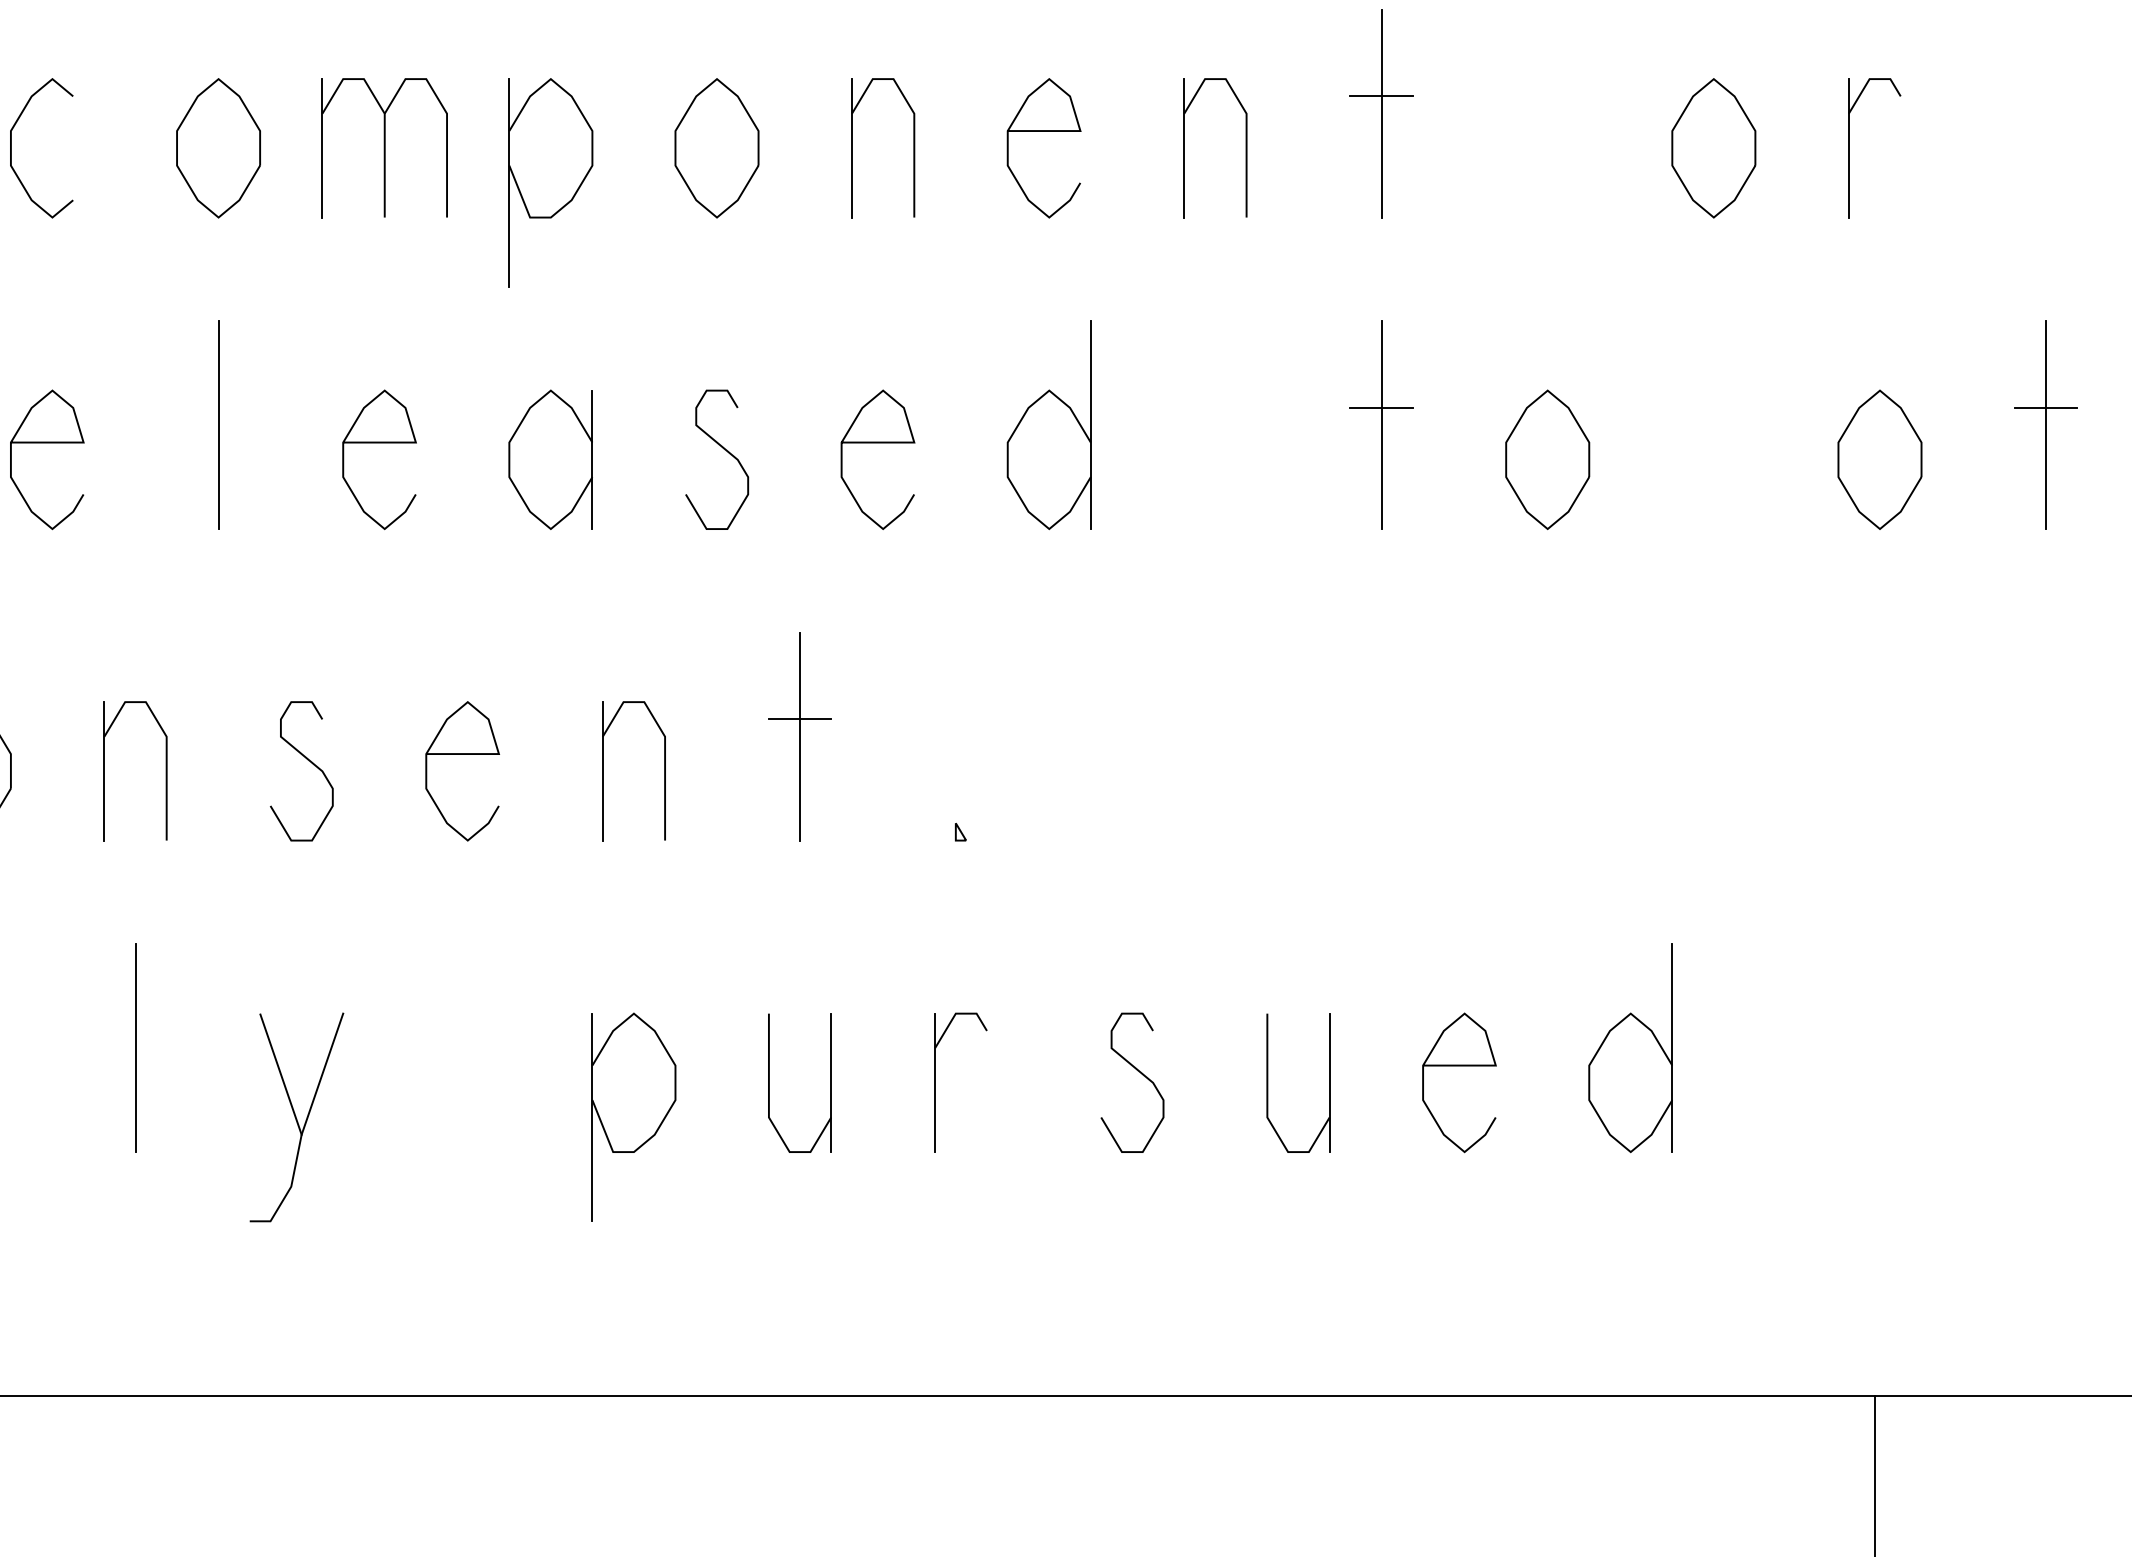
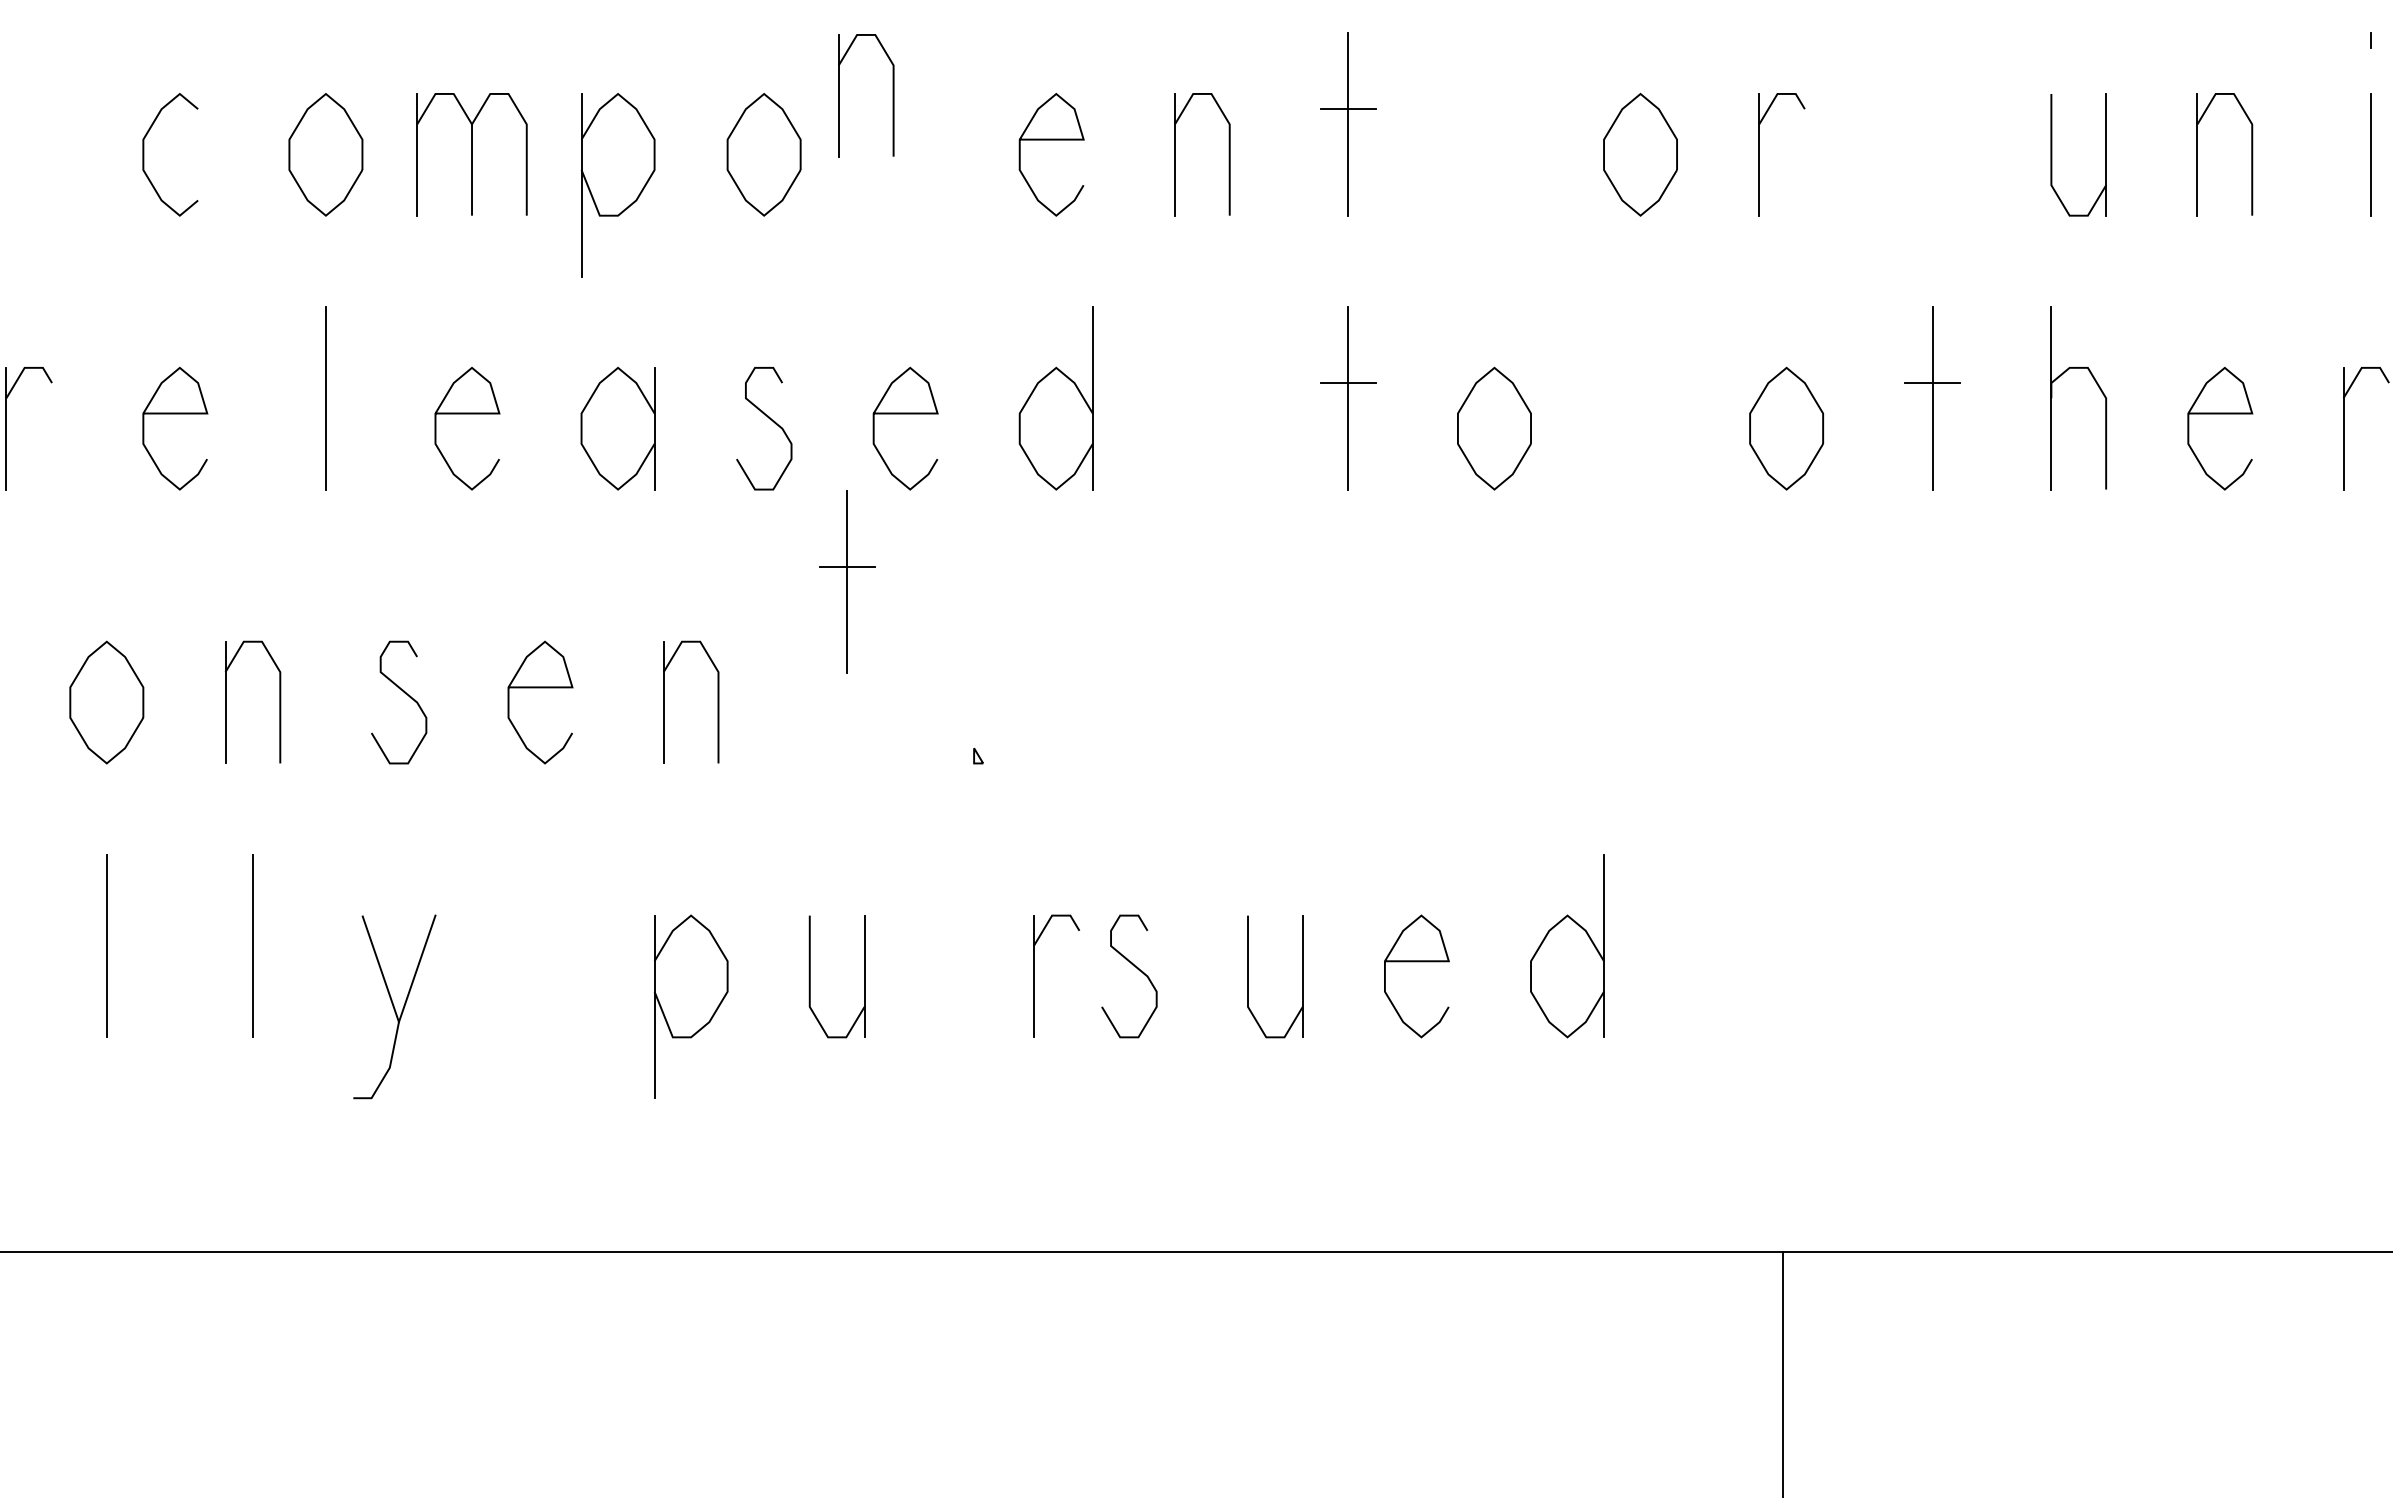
part: (913, 147) -> (892, 95), moved
part: (800, 735) -> (847, 581), moved
part: (935, 1081) -> (1034, 975), moved

